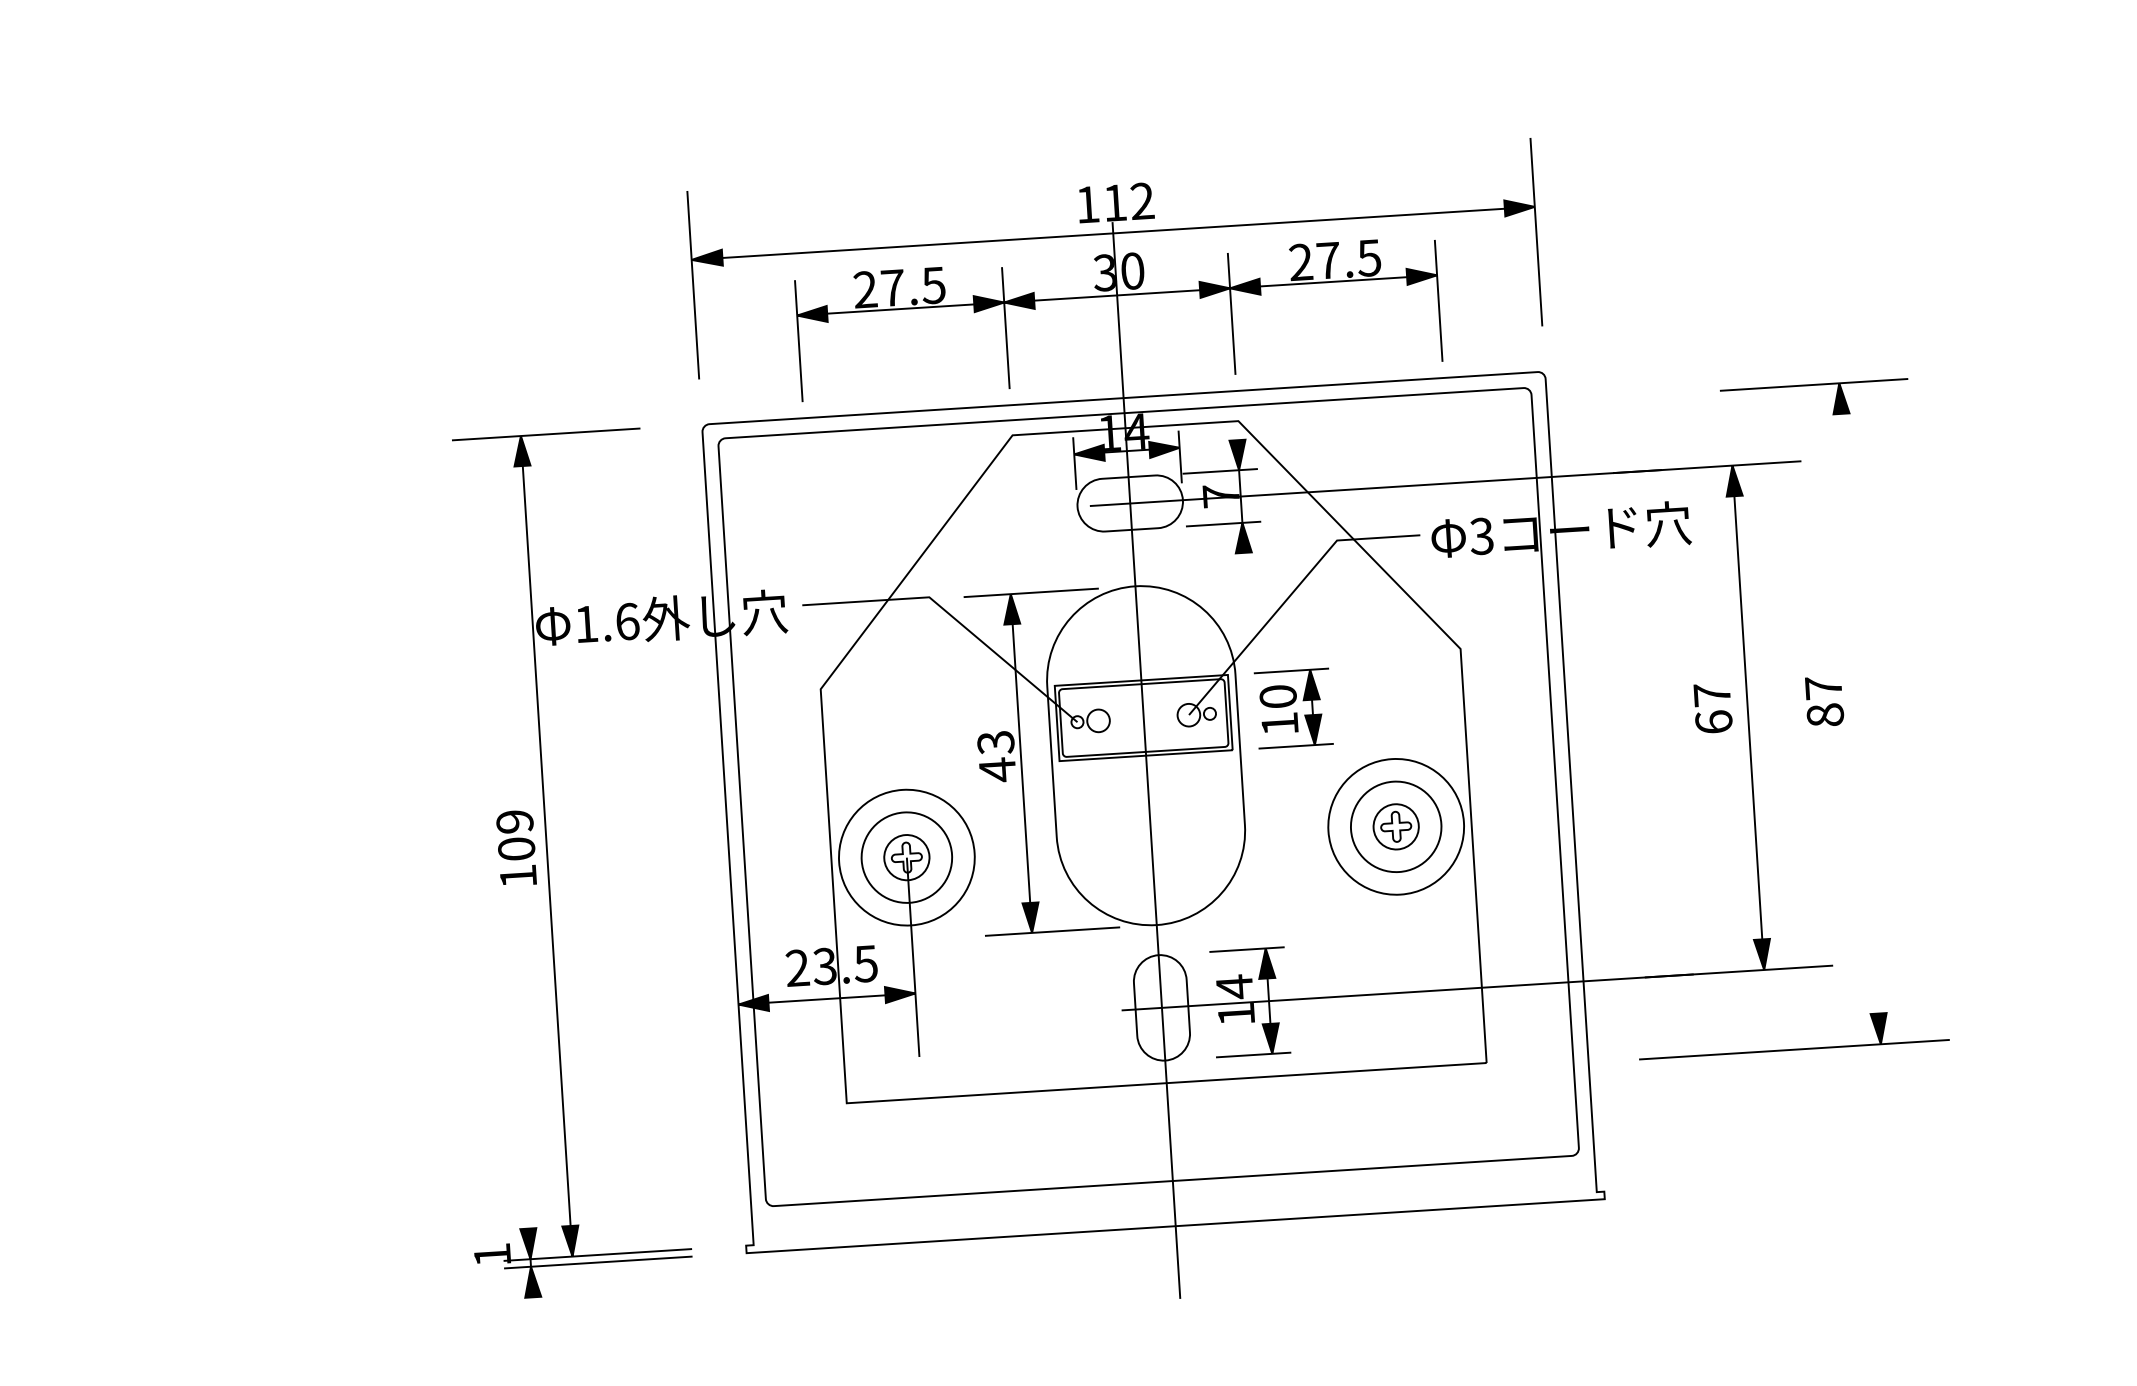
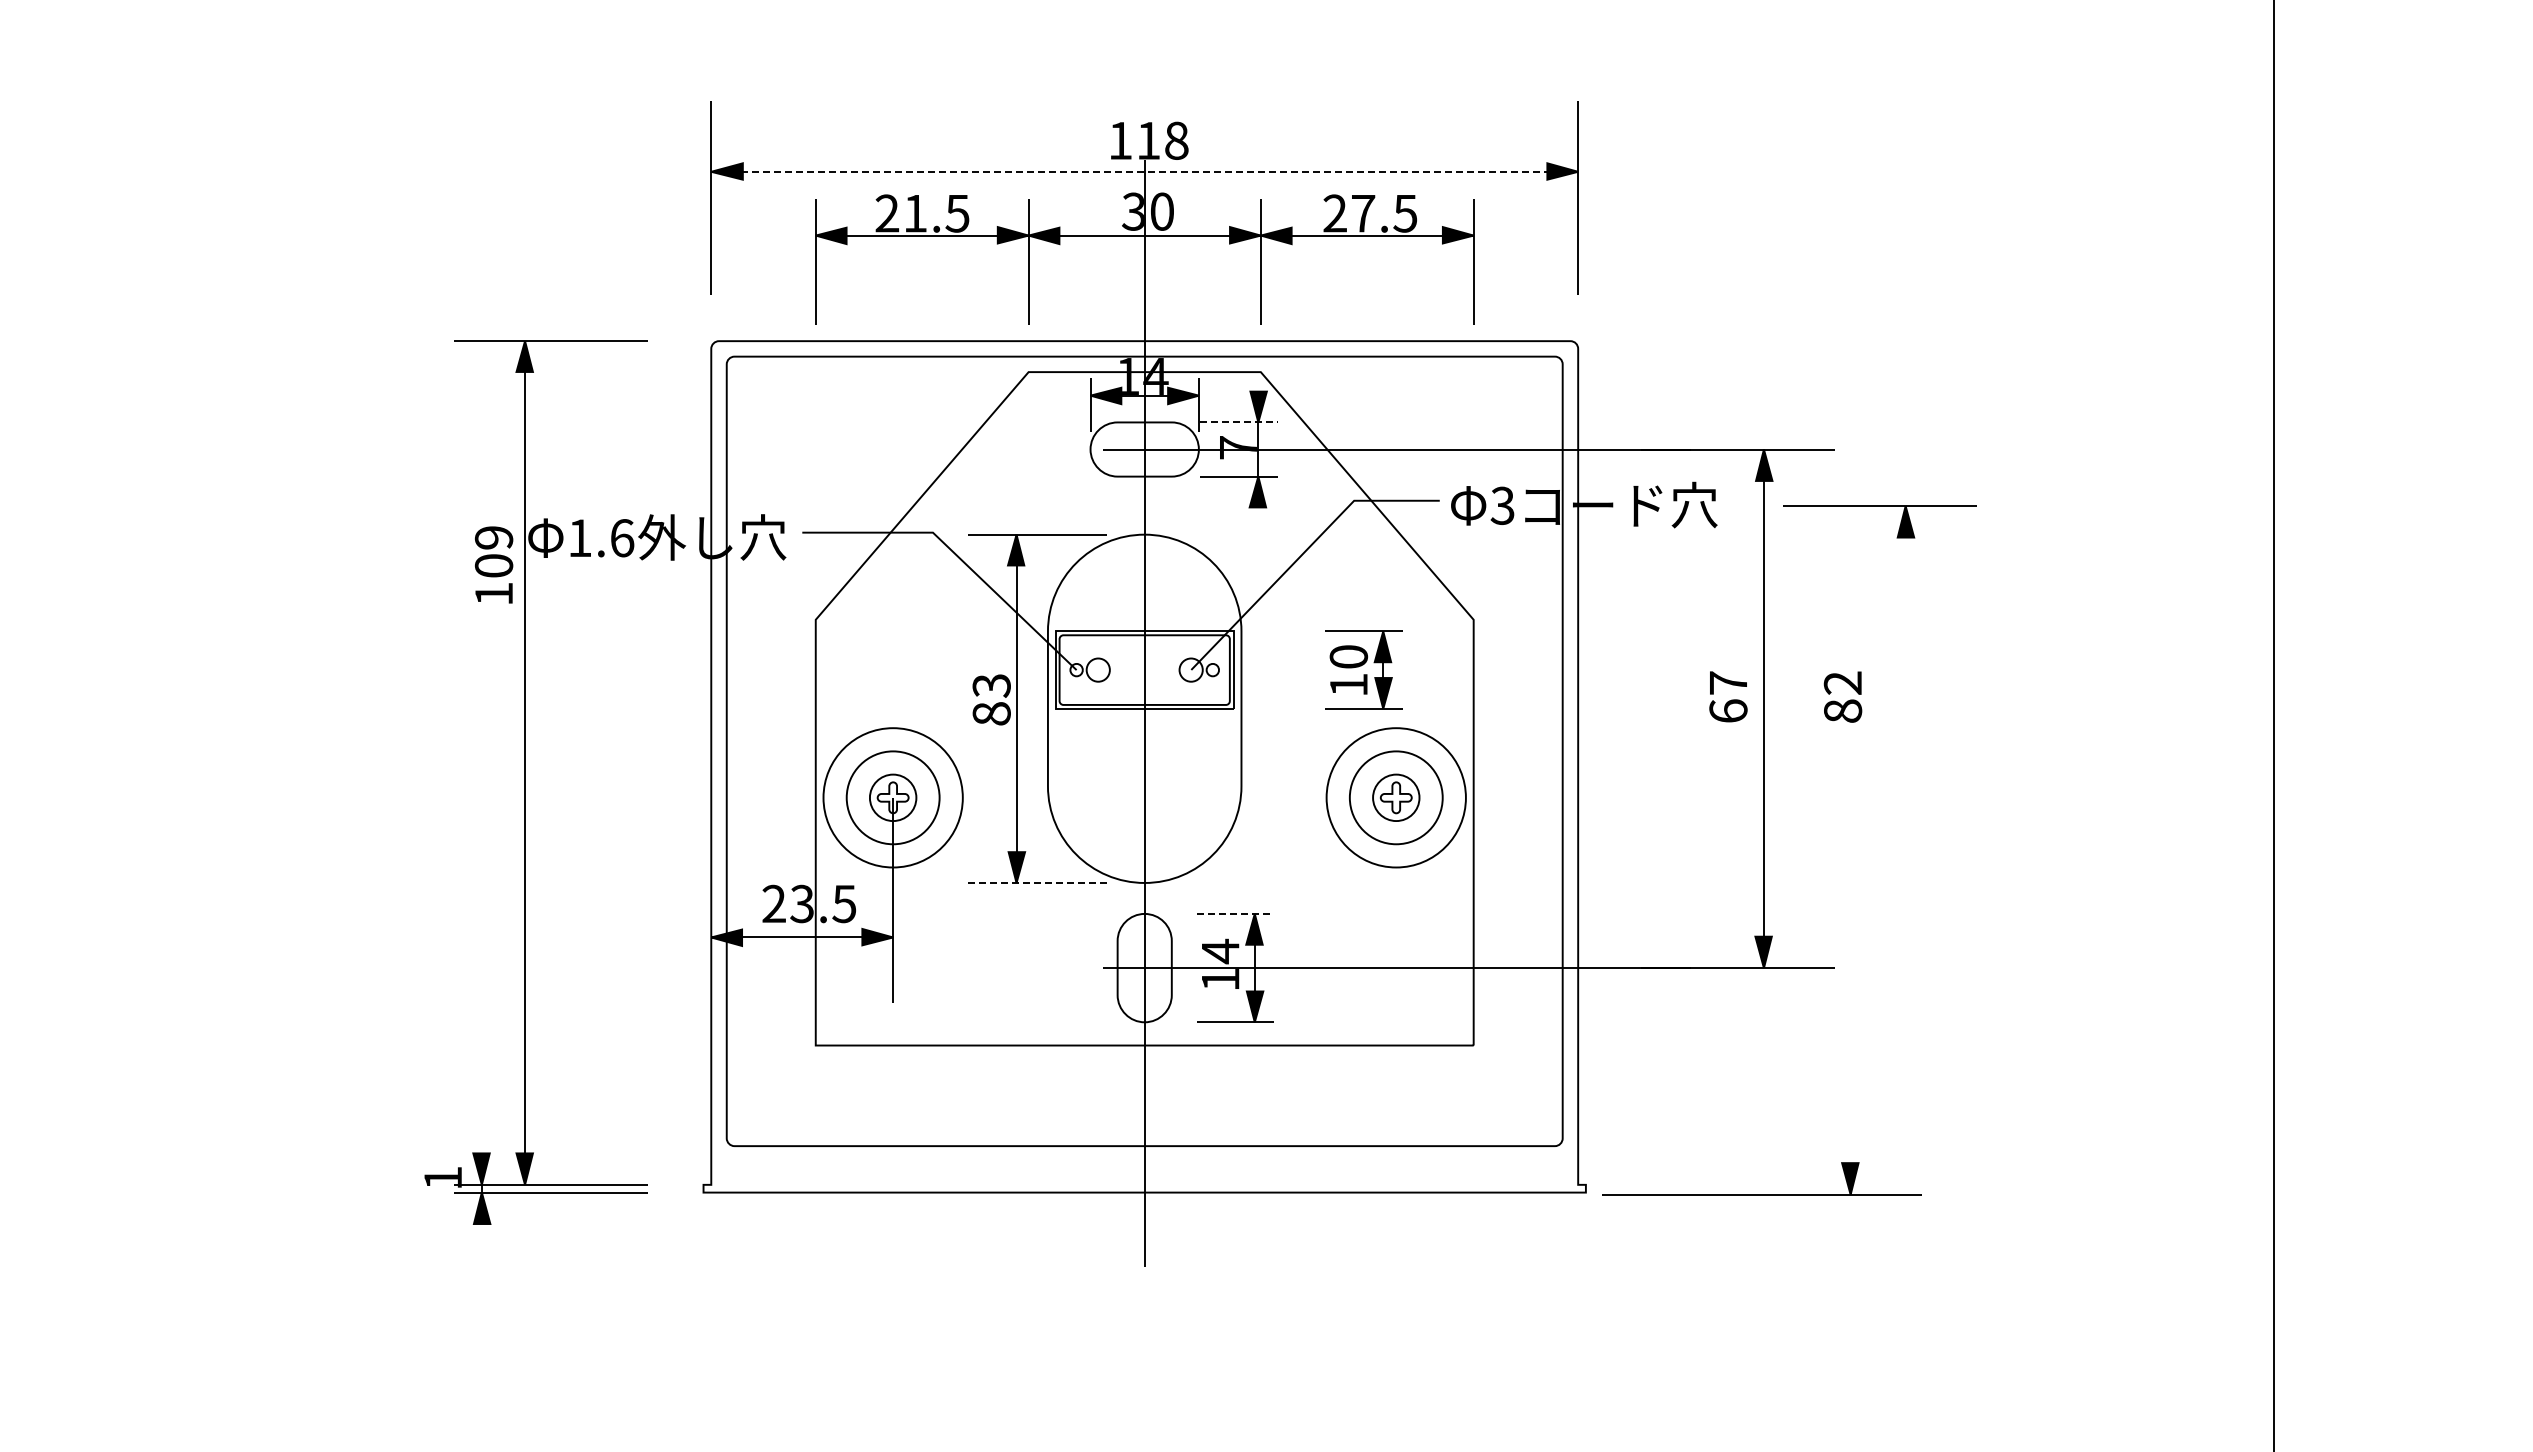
text: (1142, 201) -> (1176, 140), 112 -> 118
line: (1116, 232) -> (1148, 171), solid -> dashed
text: (892, 287) -> (915, 213), 27.5 -> 21.5
part: (1813, 385) -> (1879, 506), moved
line: (1220, 471) -> (1239, 422), solid -> dashed
text: (1823, 687) -> (1842, 682), 87 -> 82
part: (1293, 708) -> (1363, 669), moved
text: (997, 769) -> (991, 713), 43 -> 83
text: (516, 847) -> (494, 564), moved
line: (1052, 931) -> (1037, 882), solid -> dashed
line: (1246, 949) -> (1235, 913), solid -> dashed
part: (1794, 1049) -> (1761, 1194), moved

